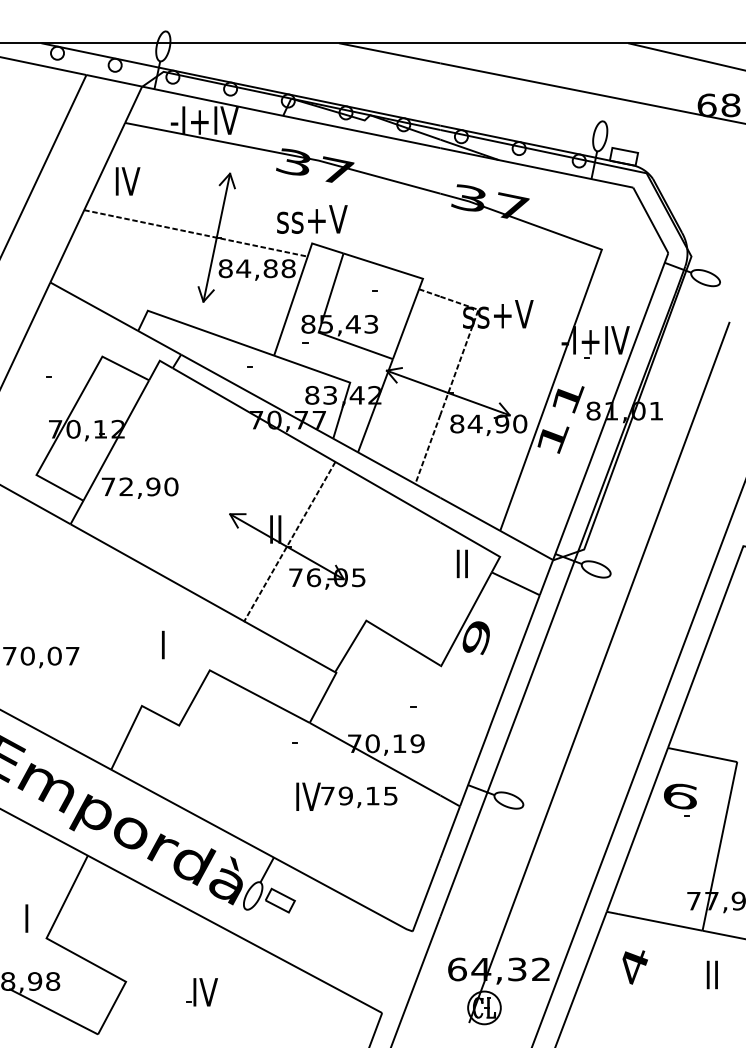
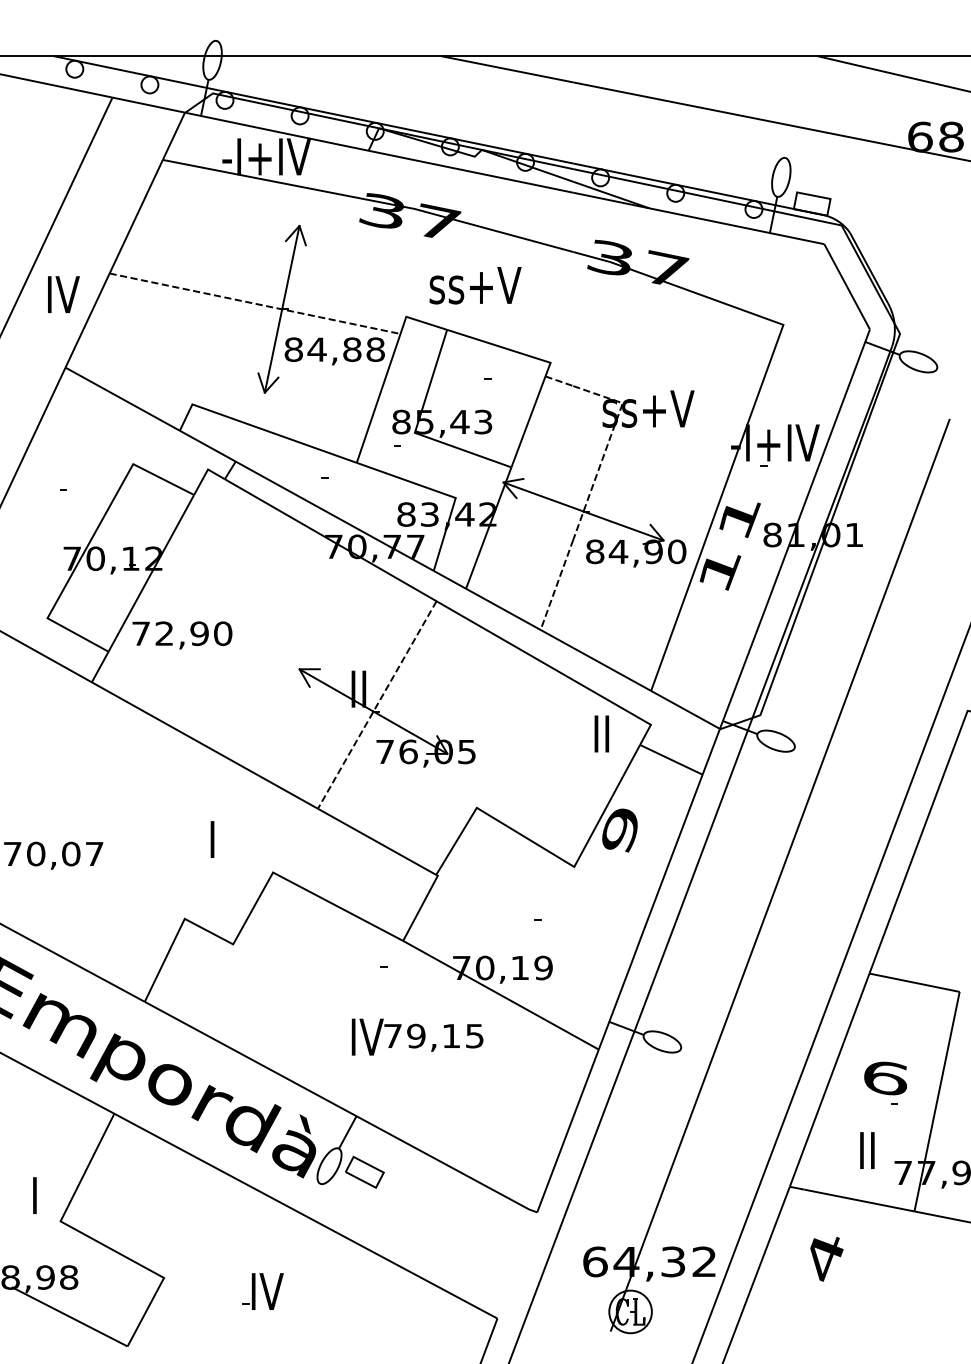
text: (127, 181) -> (63, 294), moved
text: (312, 219) -> (475, 285), moved
text: (346, 796) -> (417, 1036), moved
part: (680, 799) -> (885, 1082), moved
text: (711, 974) -> (866, 1149), moved

